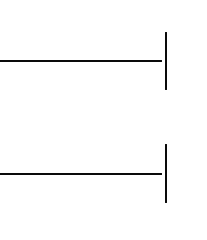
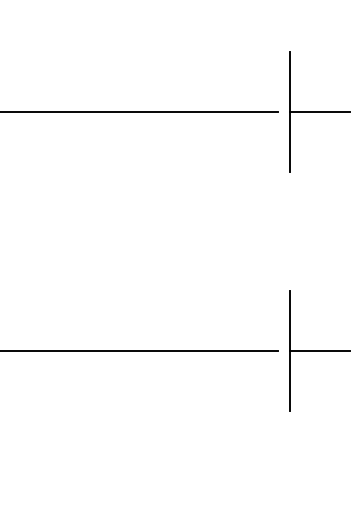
line: (180, 61) -> (320, 112), added
line: (180, 173) -> (320, 350), added

